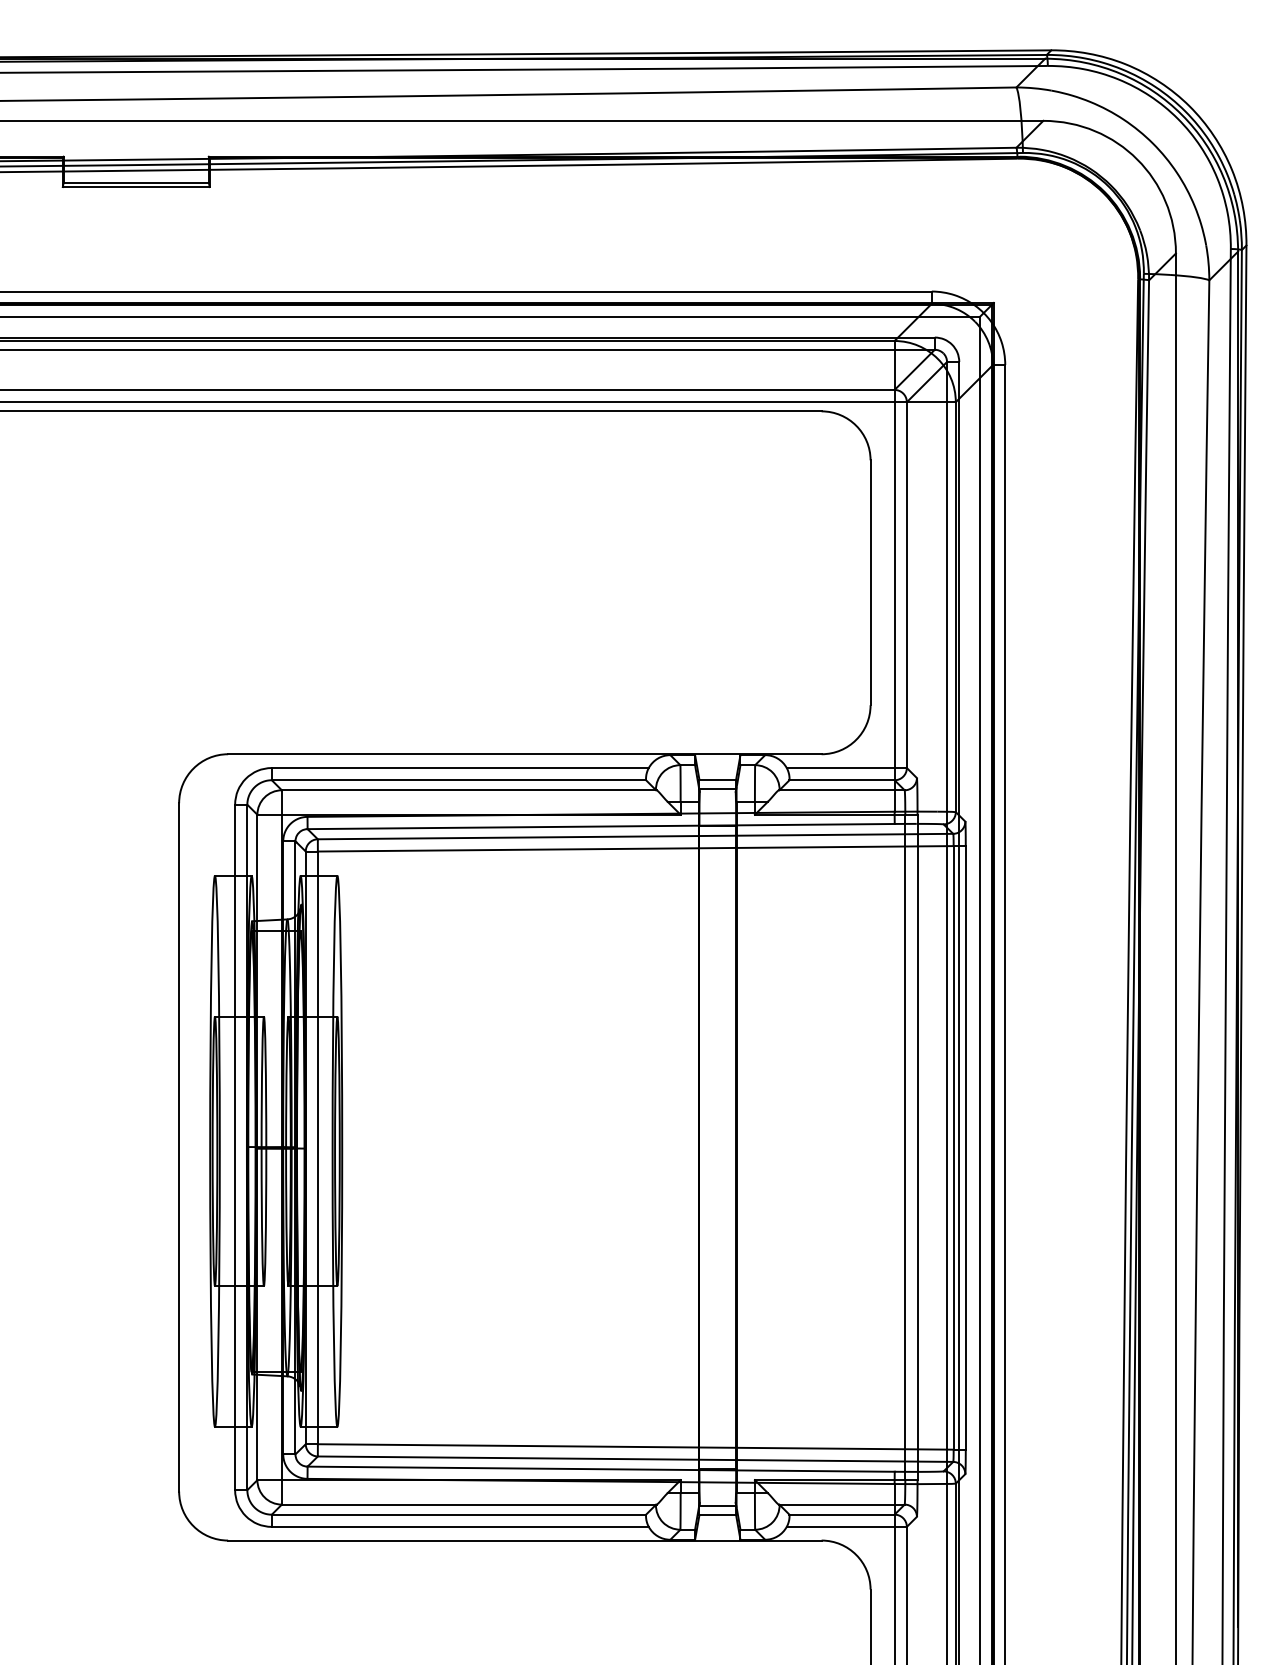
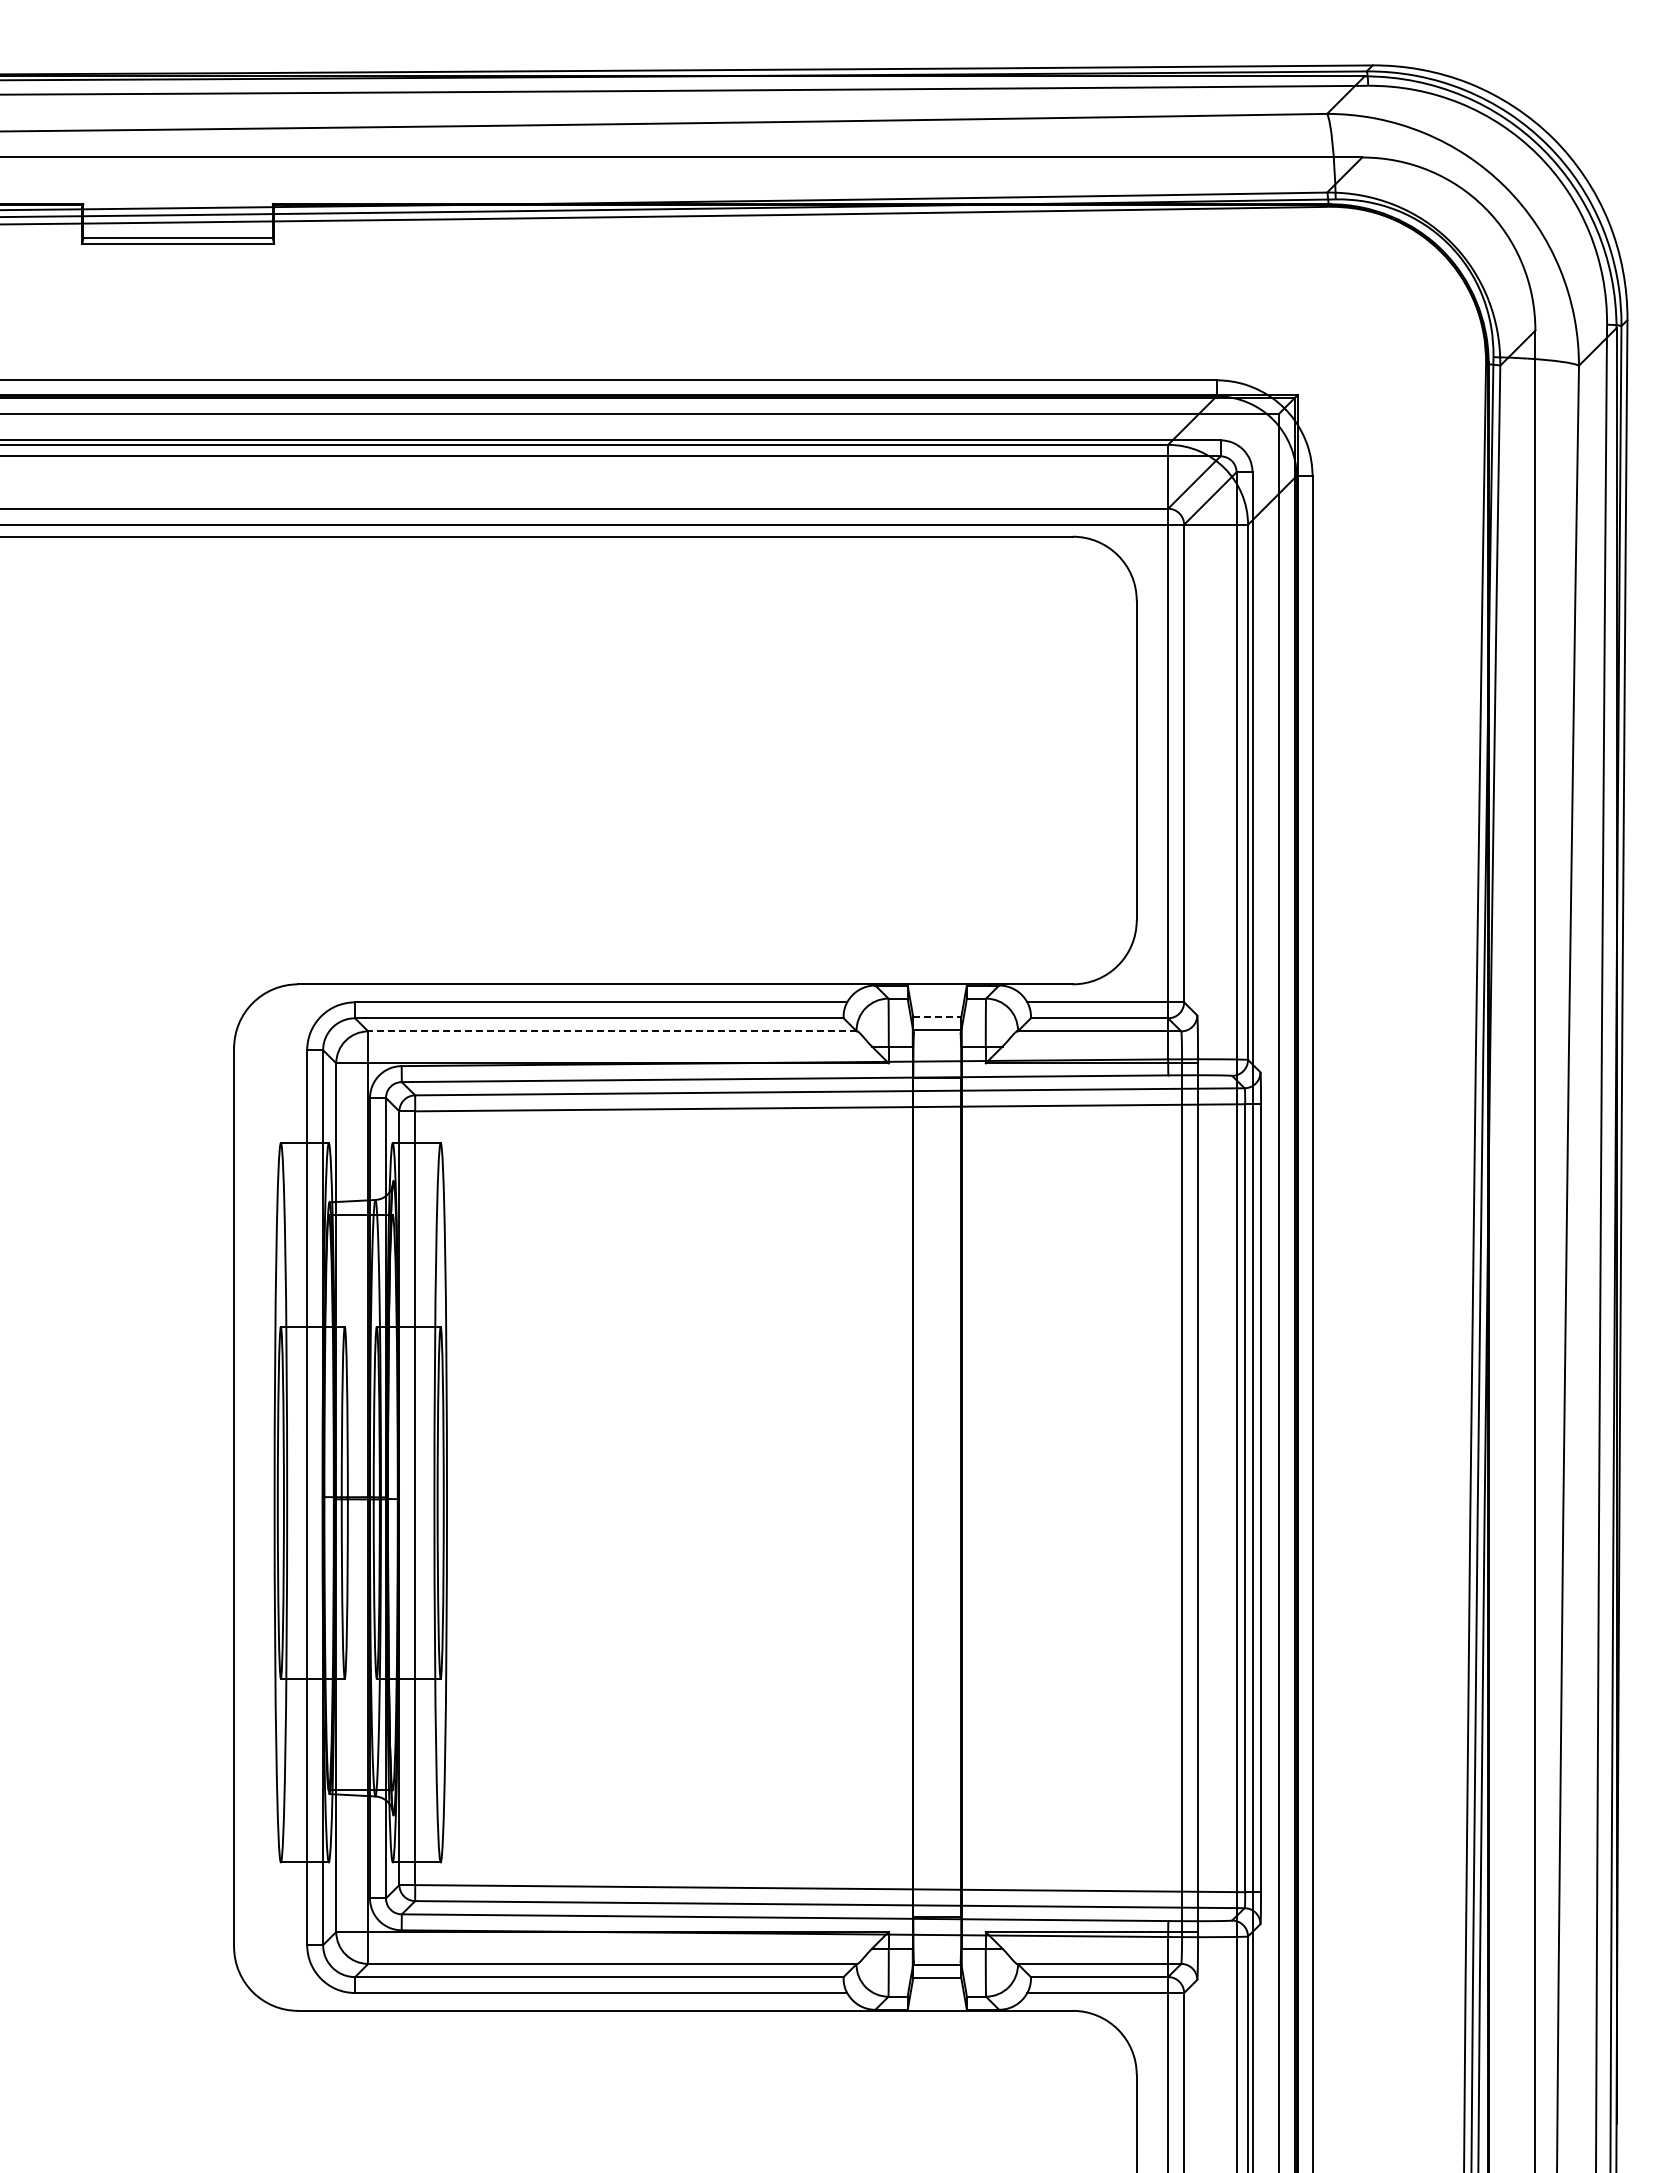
line: (717, 779) -> (937, 1017), solid -> dashed
line: (469, 790) -> (612, 1031), solid -> dashed

